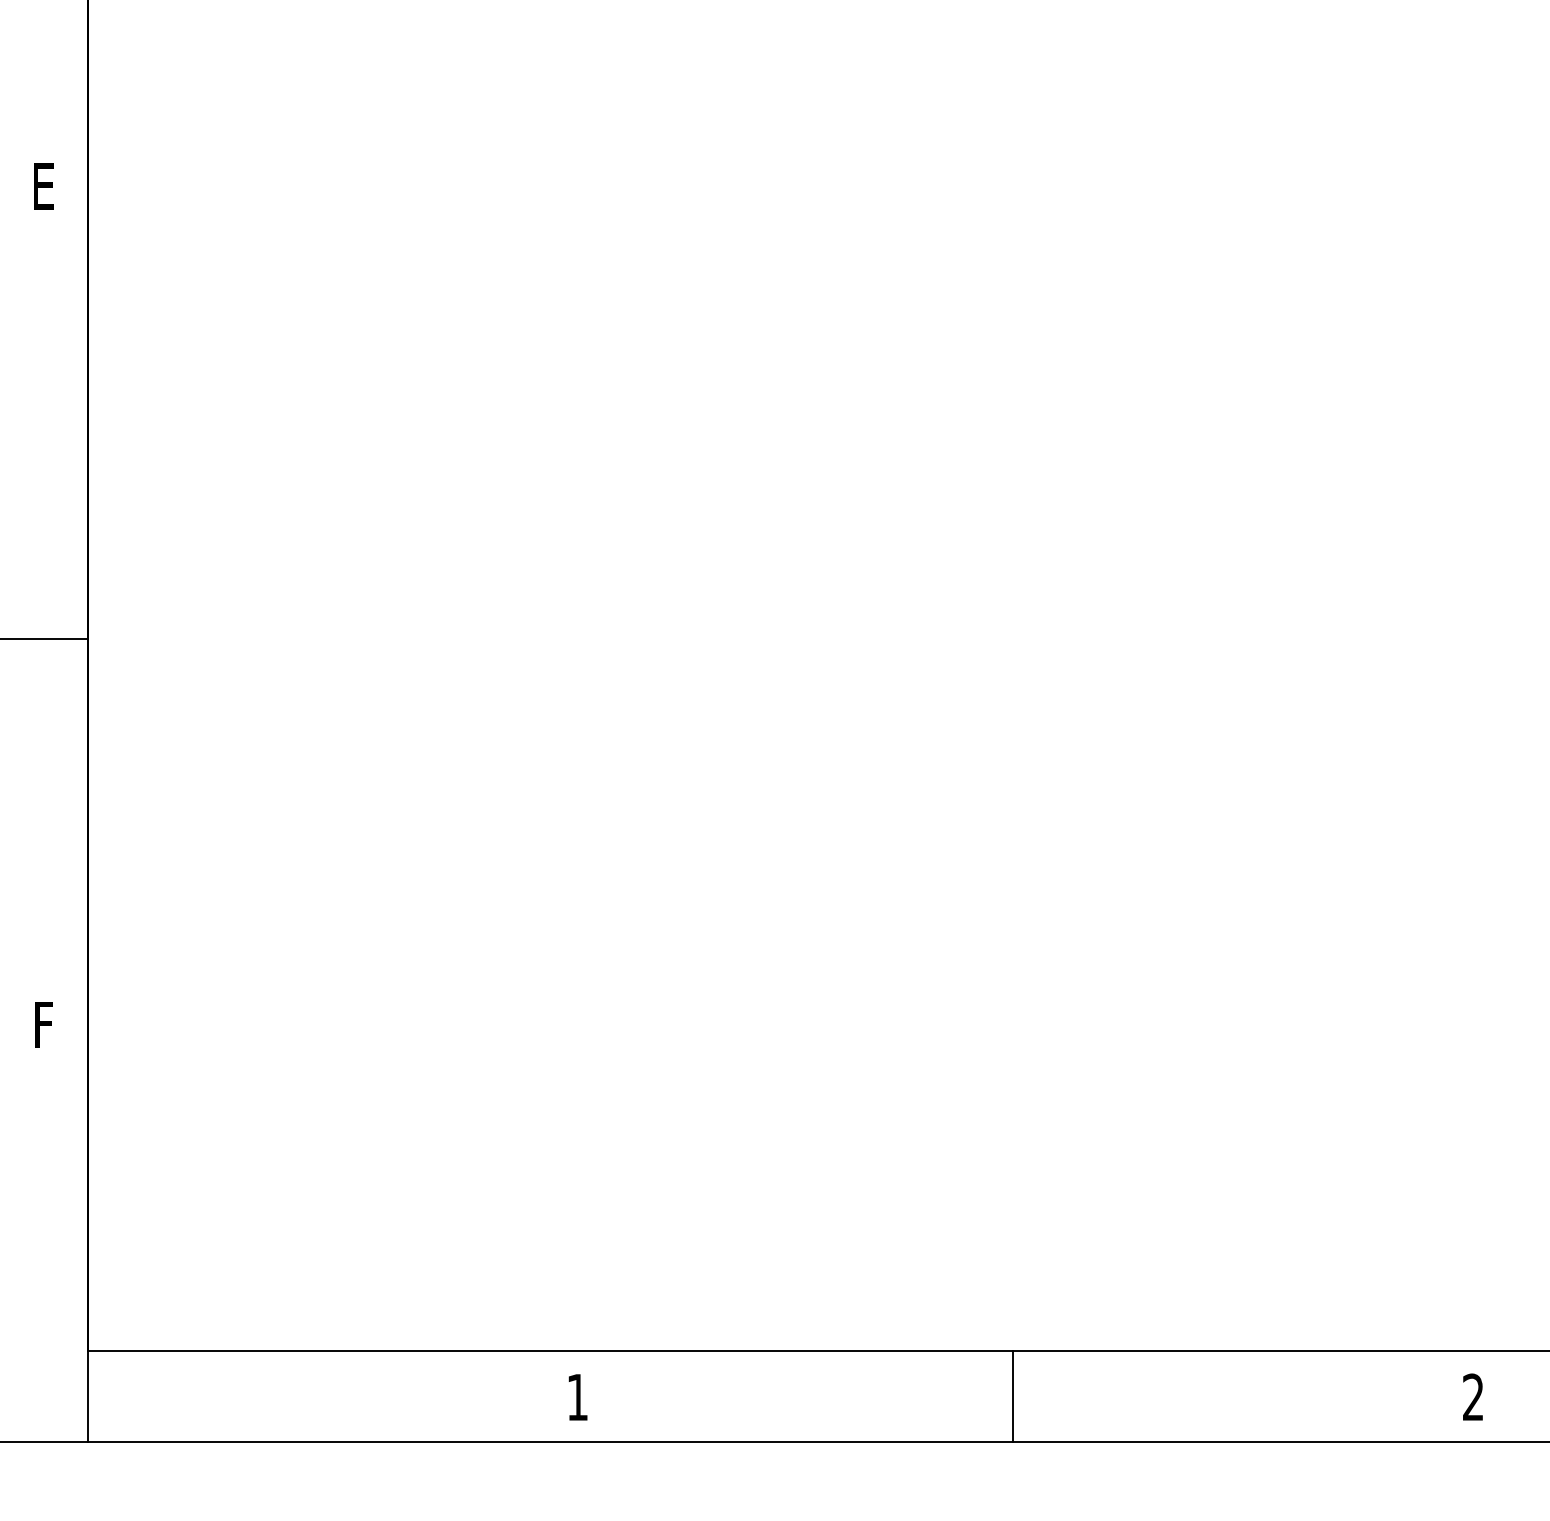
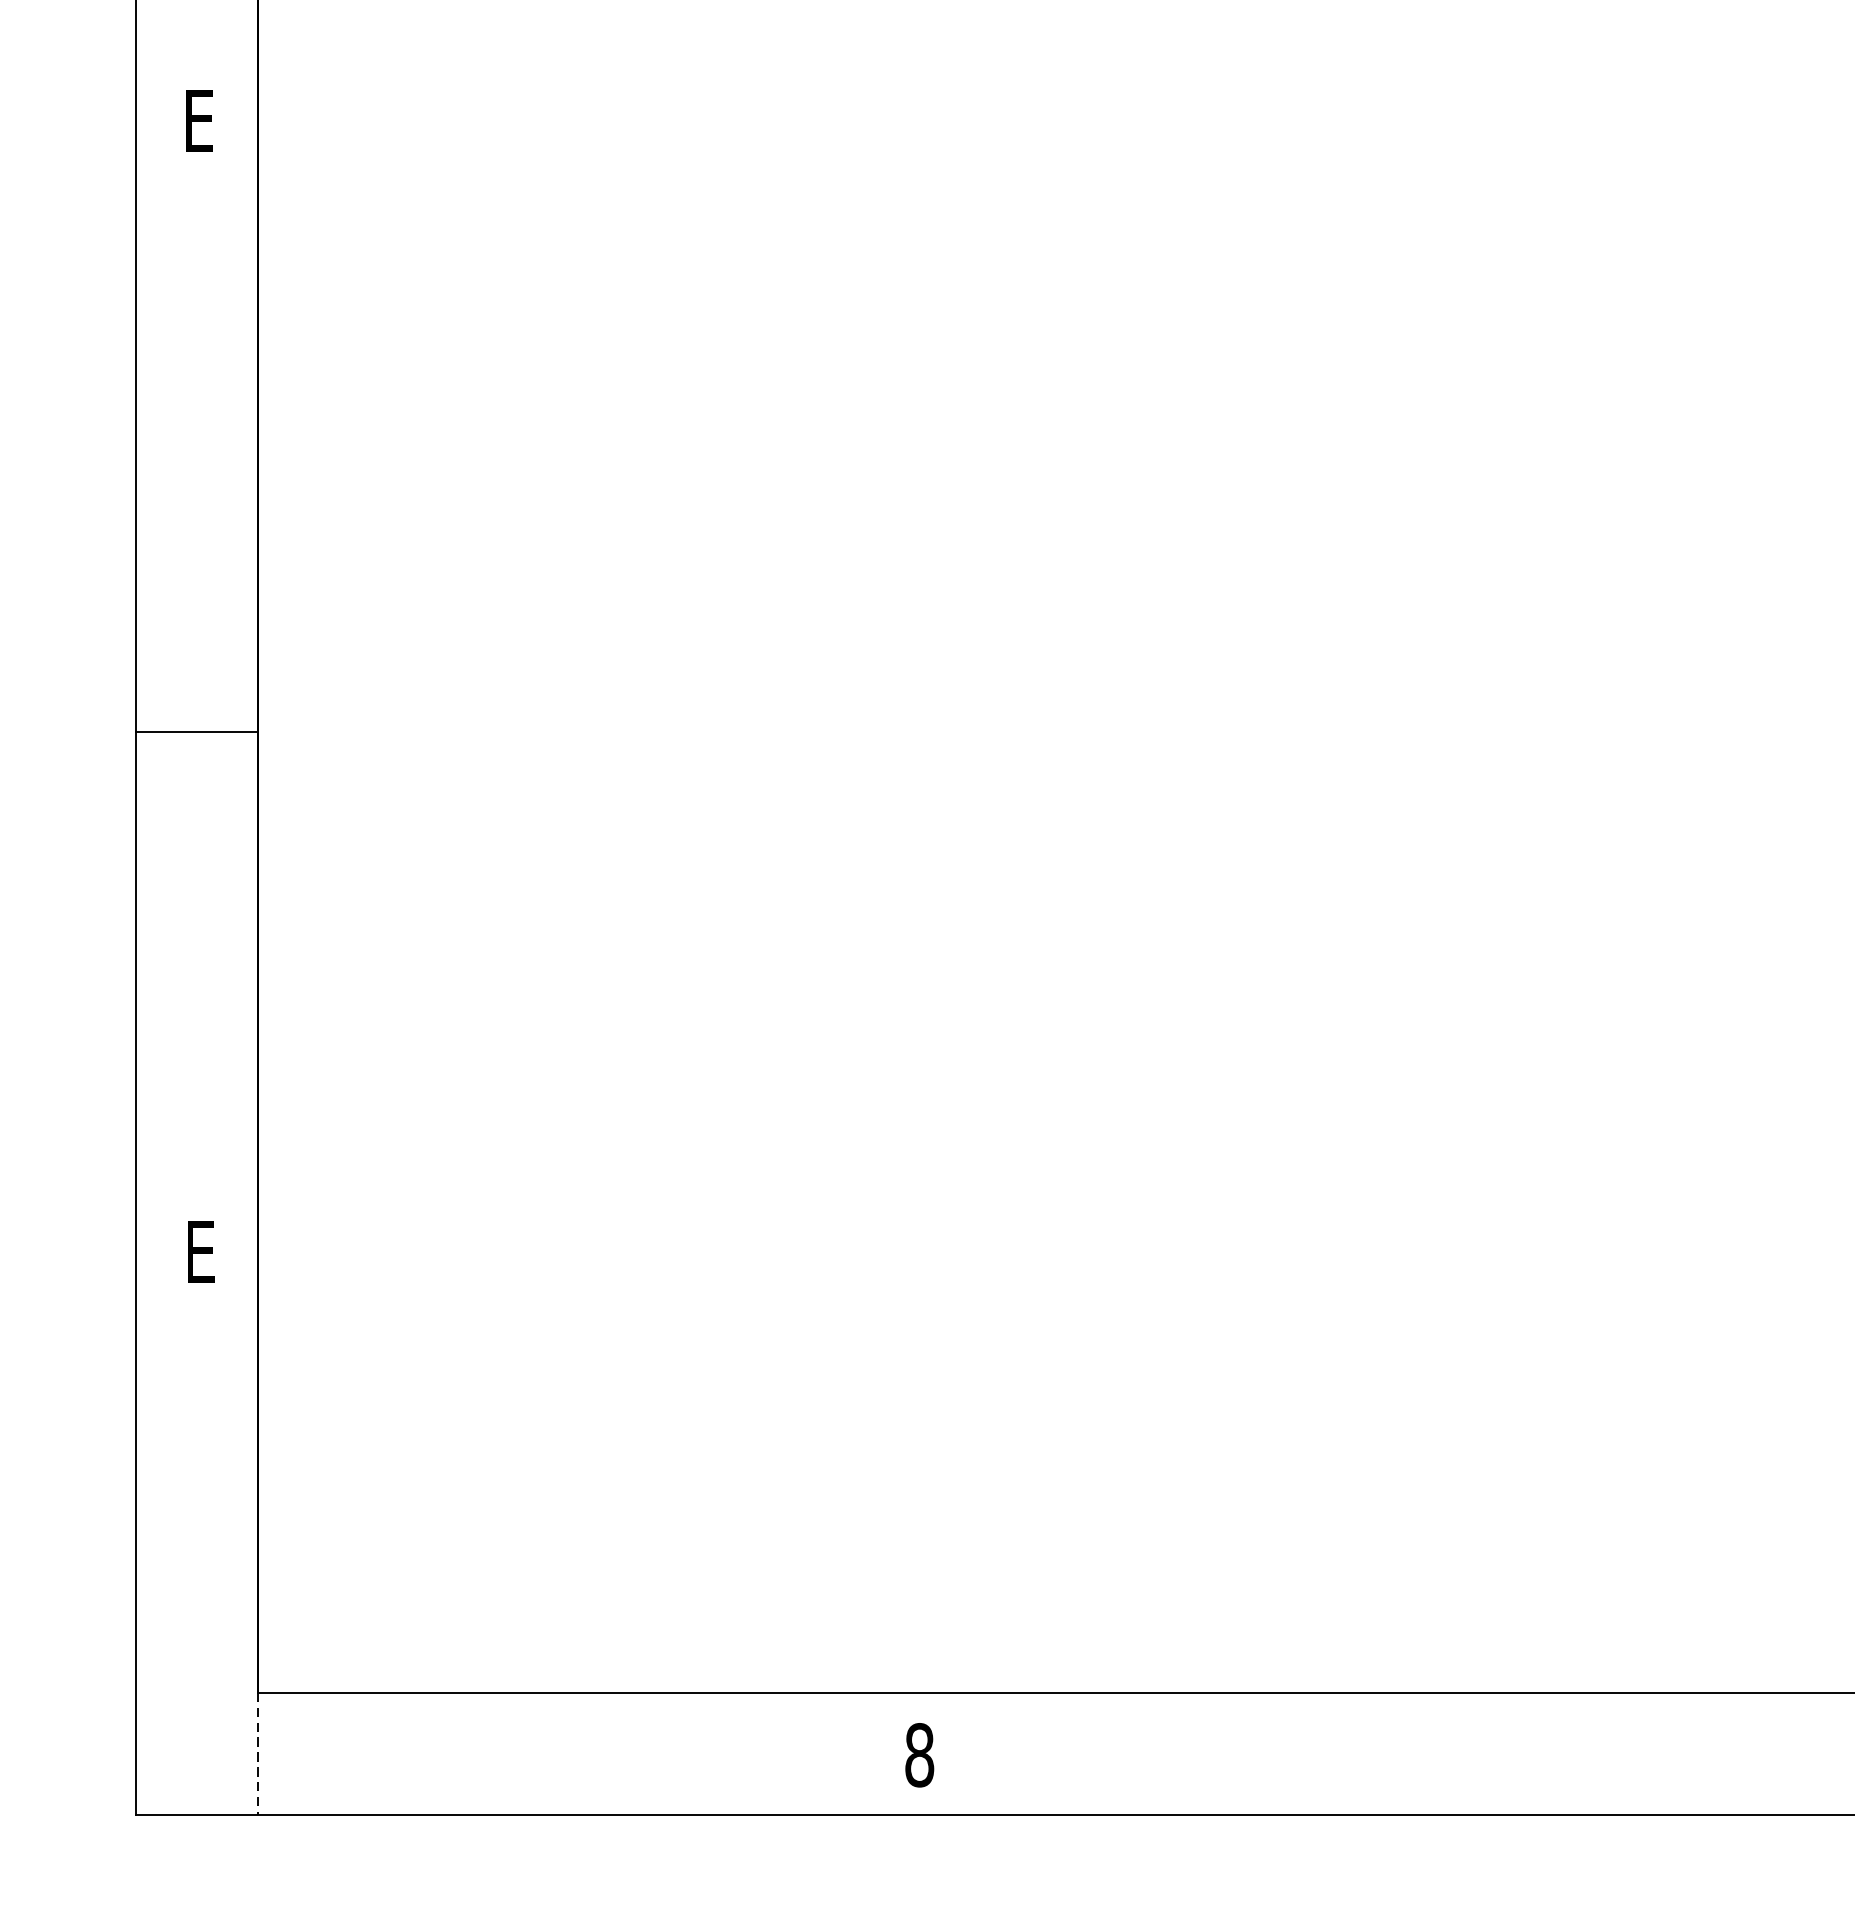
text: (47, 1024) -> (204, 1251), F -> E
line: (87, 1396) -> (258, 1754), solid -> dashed
line: (1012, 1396) -> (1506, 1754), removed
text: (577, 1397) -> (919, 1755), 1 -> 8

